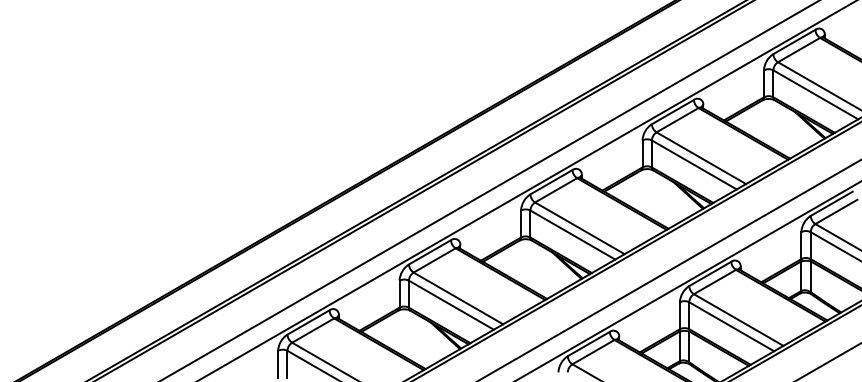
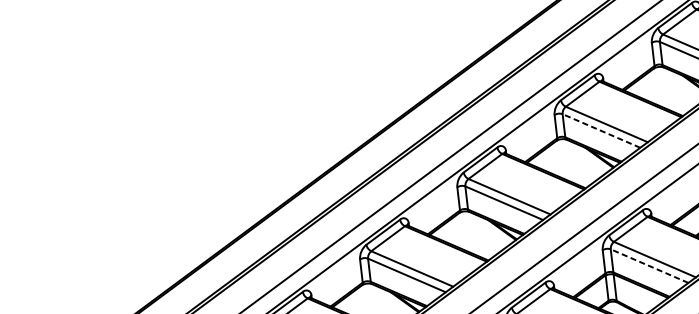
line: (693, 164) -> (600, 130), solid -> dashed
line: (731, 326) -> (649, 265), solid -> dashed

